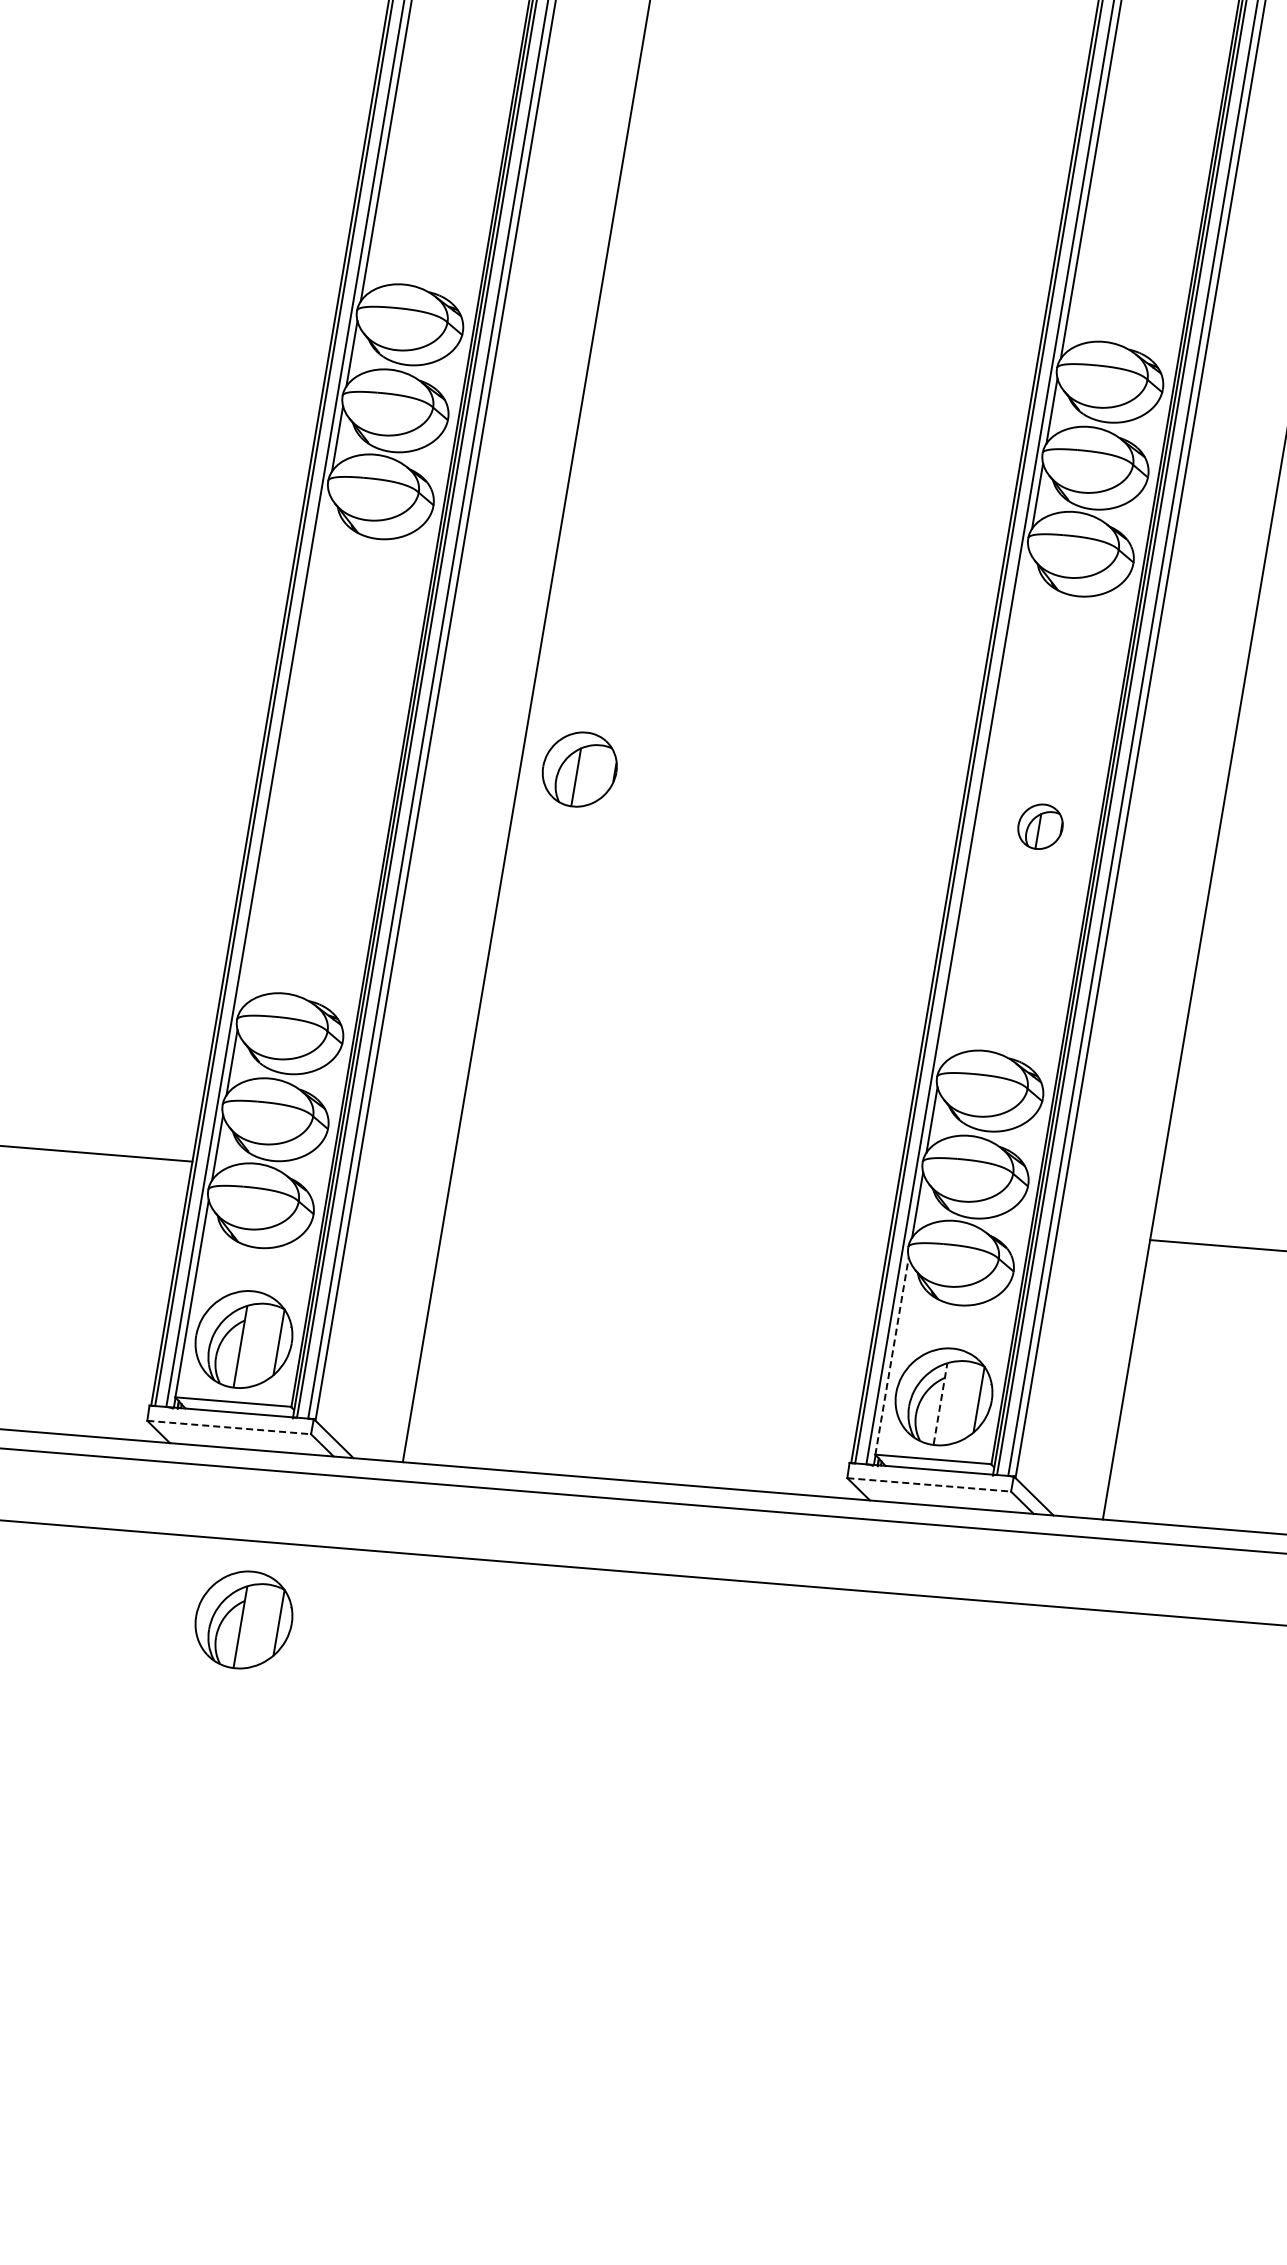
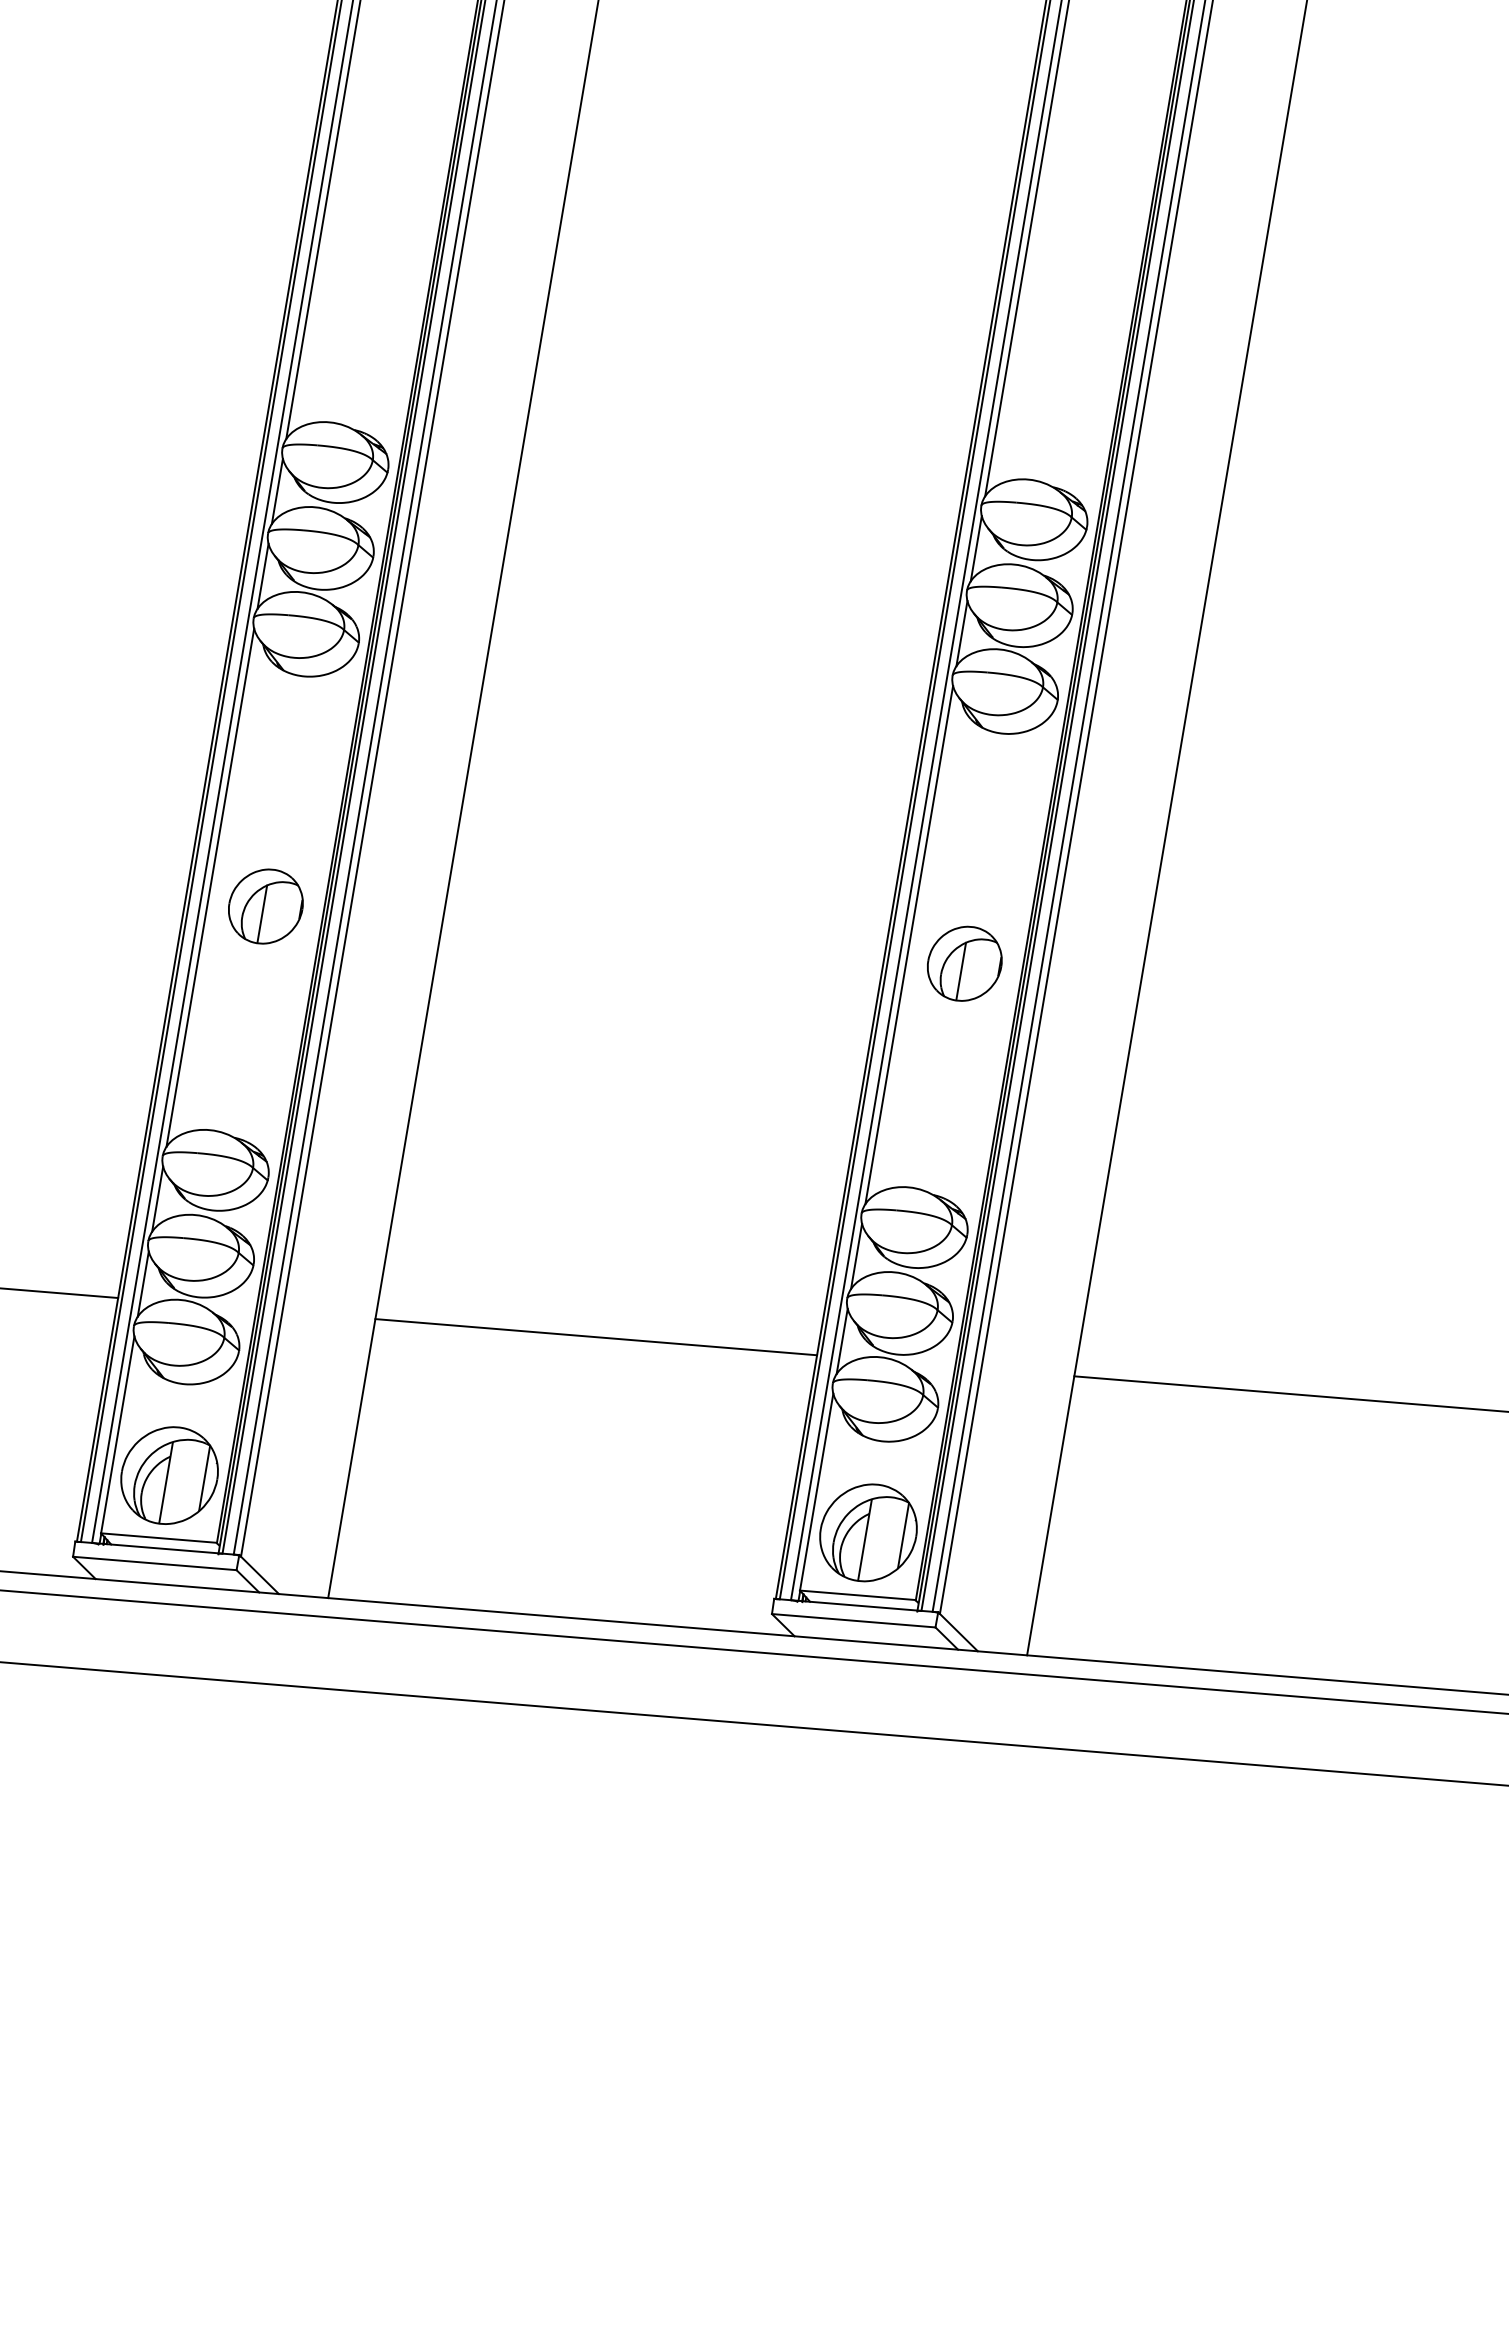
line: (284, 750) -> (210, 887), added
part: (579, 769) -> (265, 906), moved
line: (985, 807) -> (909, 944), added
part: (1040, 826) -> (964, 963), size x1.67
line: (671, 1201) -> (596, 1337), added
line: (891, 1355) -> (816, 1491), dashed -> solid
line: (940, 1404) -> (865, 1540), dashed -> solid
line: (229, 1427) -> (155, 1563), dashed -> solid
line: (929, 1484) -> (854, 1620), dashed -> solid
part: (243, 1619) -> (169, 1755), removed

